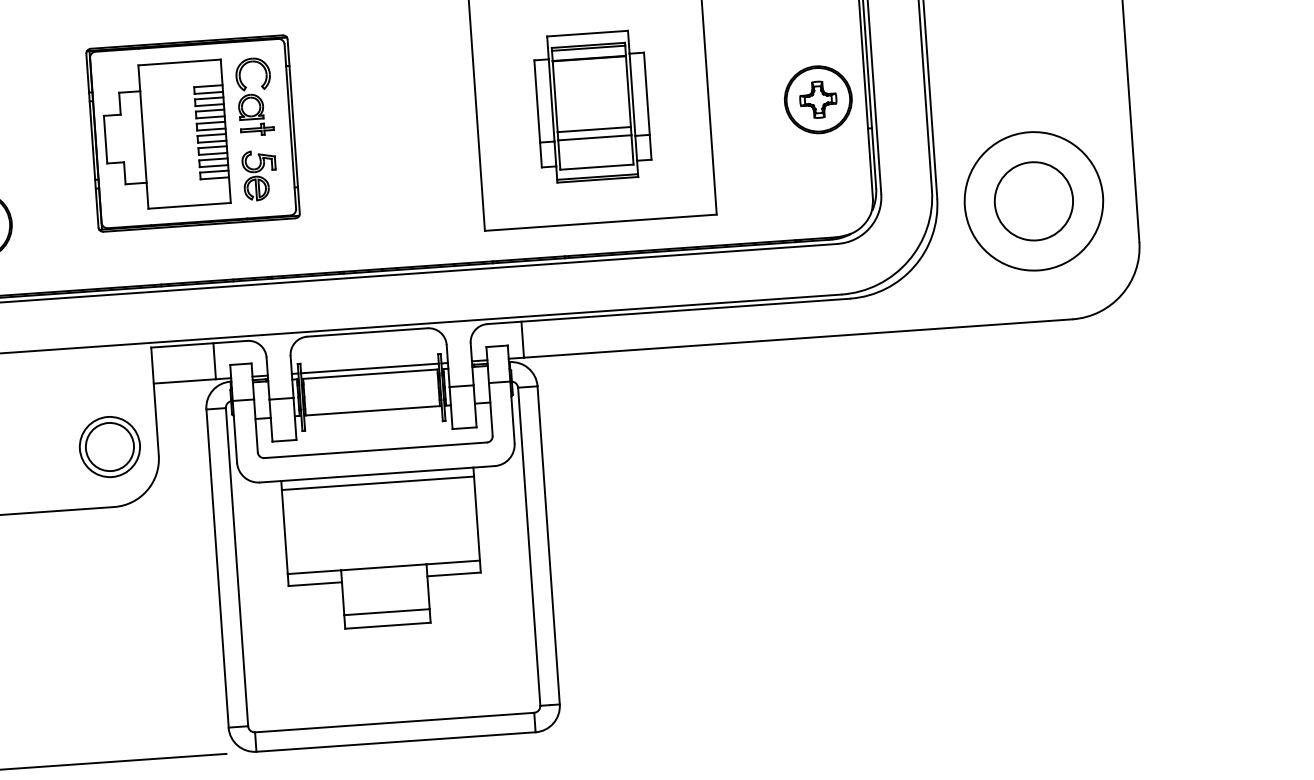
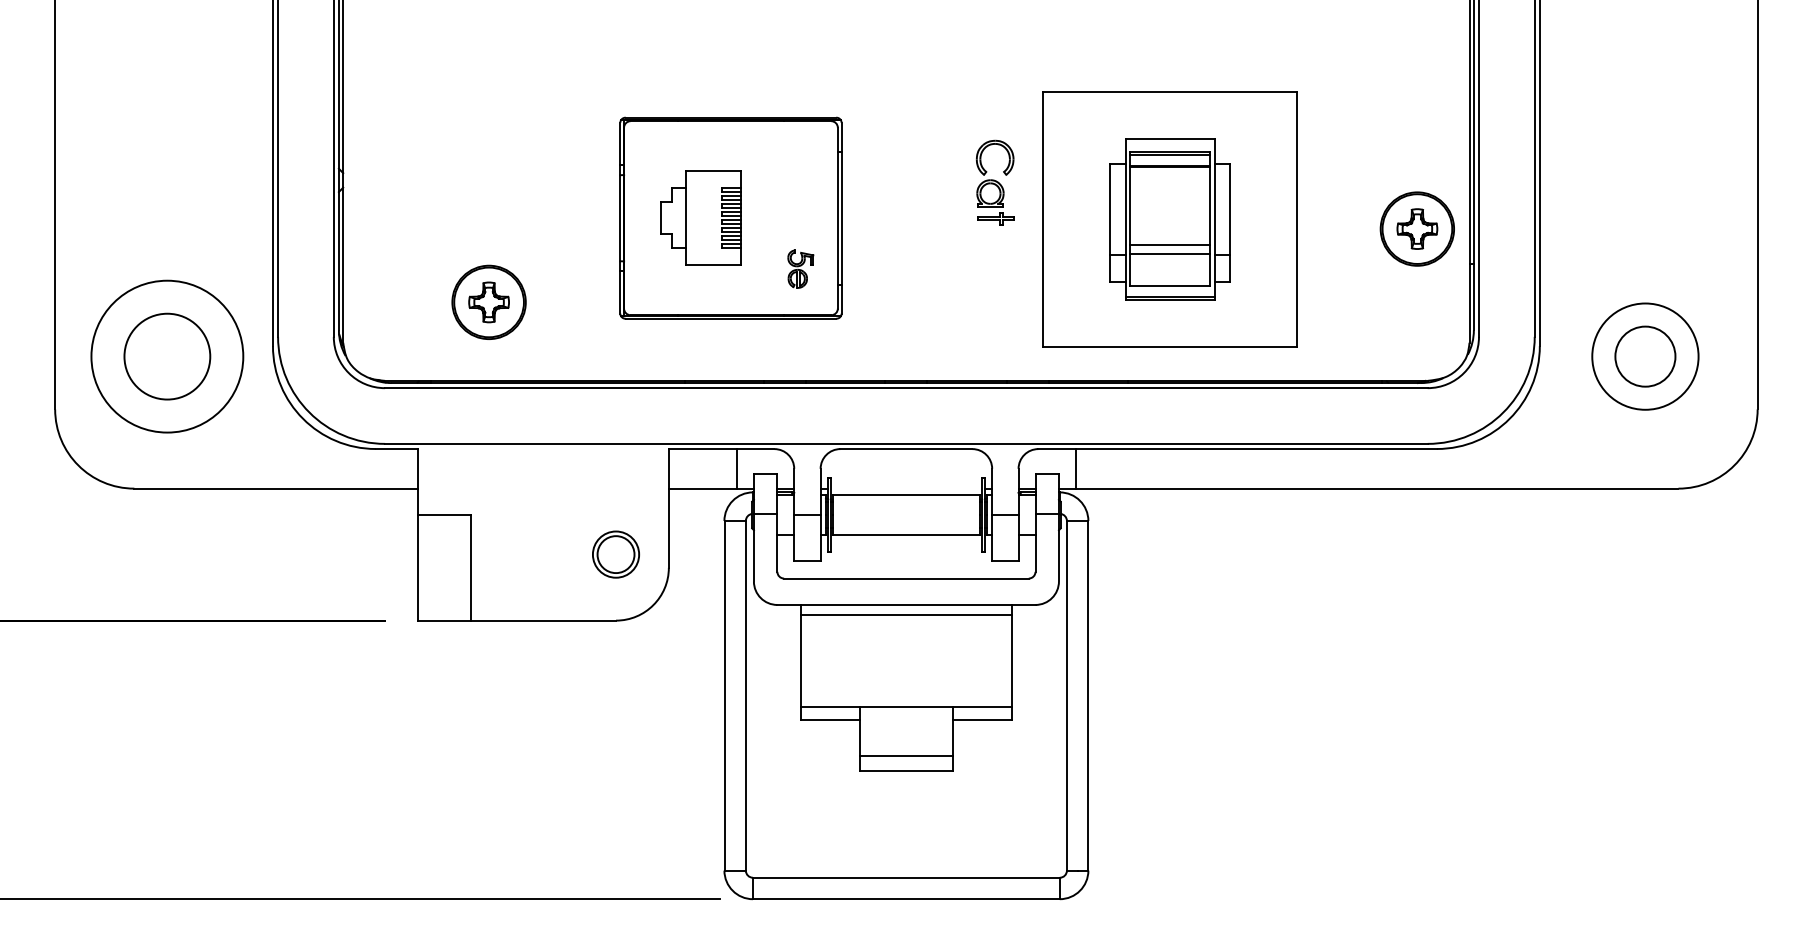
part: (254, 96) -> (995, 182), moved
part: (165, 134) -> (700, 217), size x0.6
part: (259, 174) -> (800, 268), size x0.7
circle: (1033, 201) -> (1645, 356), size x0.7
circle: (1033, 201) -> (1645, 356), size x0.7
line: (369, 368) -> (906, 488), removed
part: (109, 446) -> (615, 554), size x0.7

